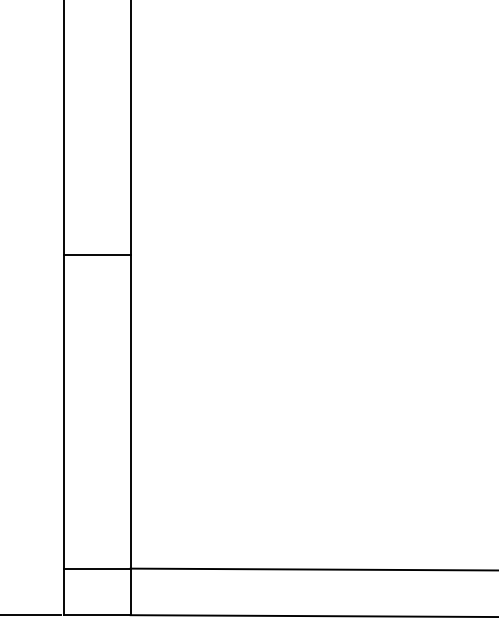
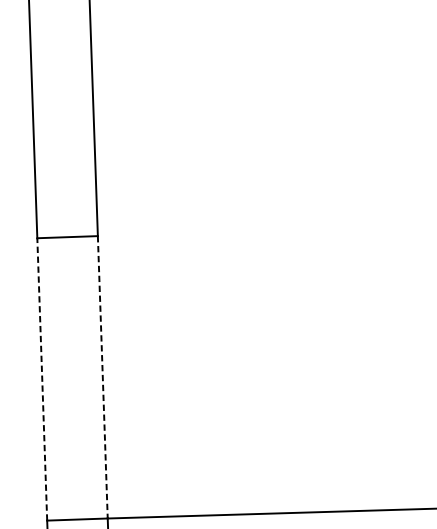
line: (63, 411) -> (42, 379), solid -> dashed
line: (130, 411) -> (102, 376), solid -> dashed

